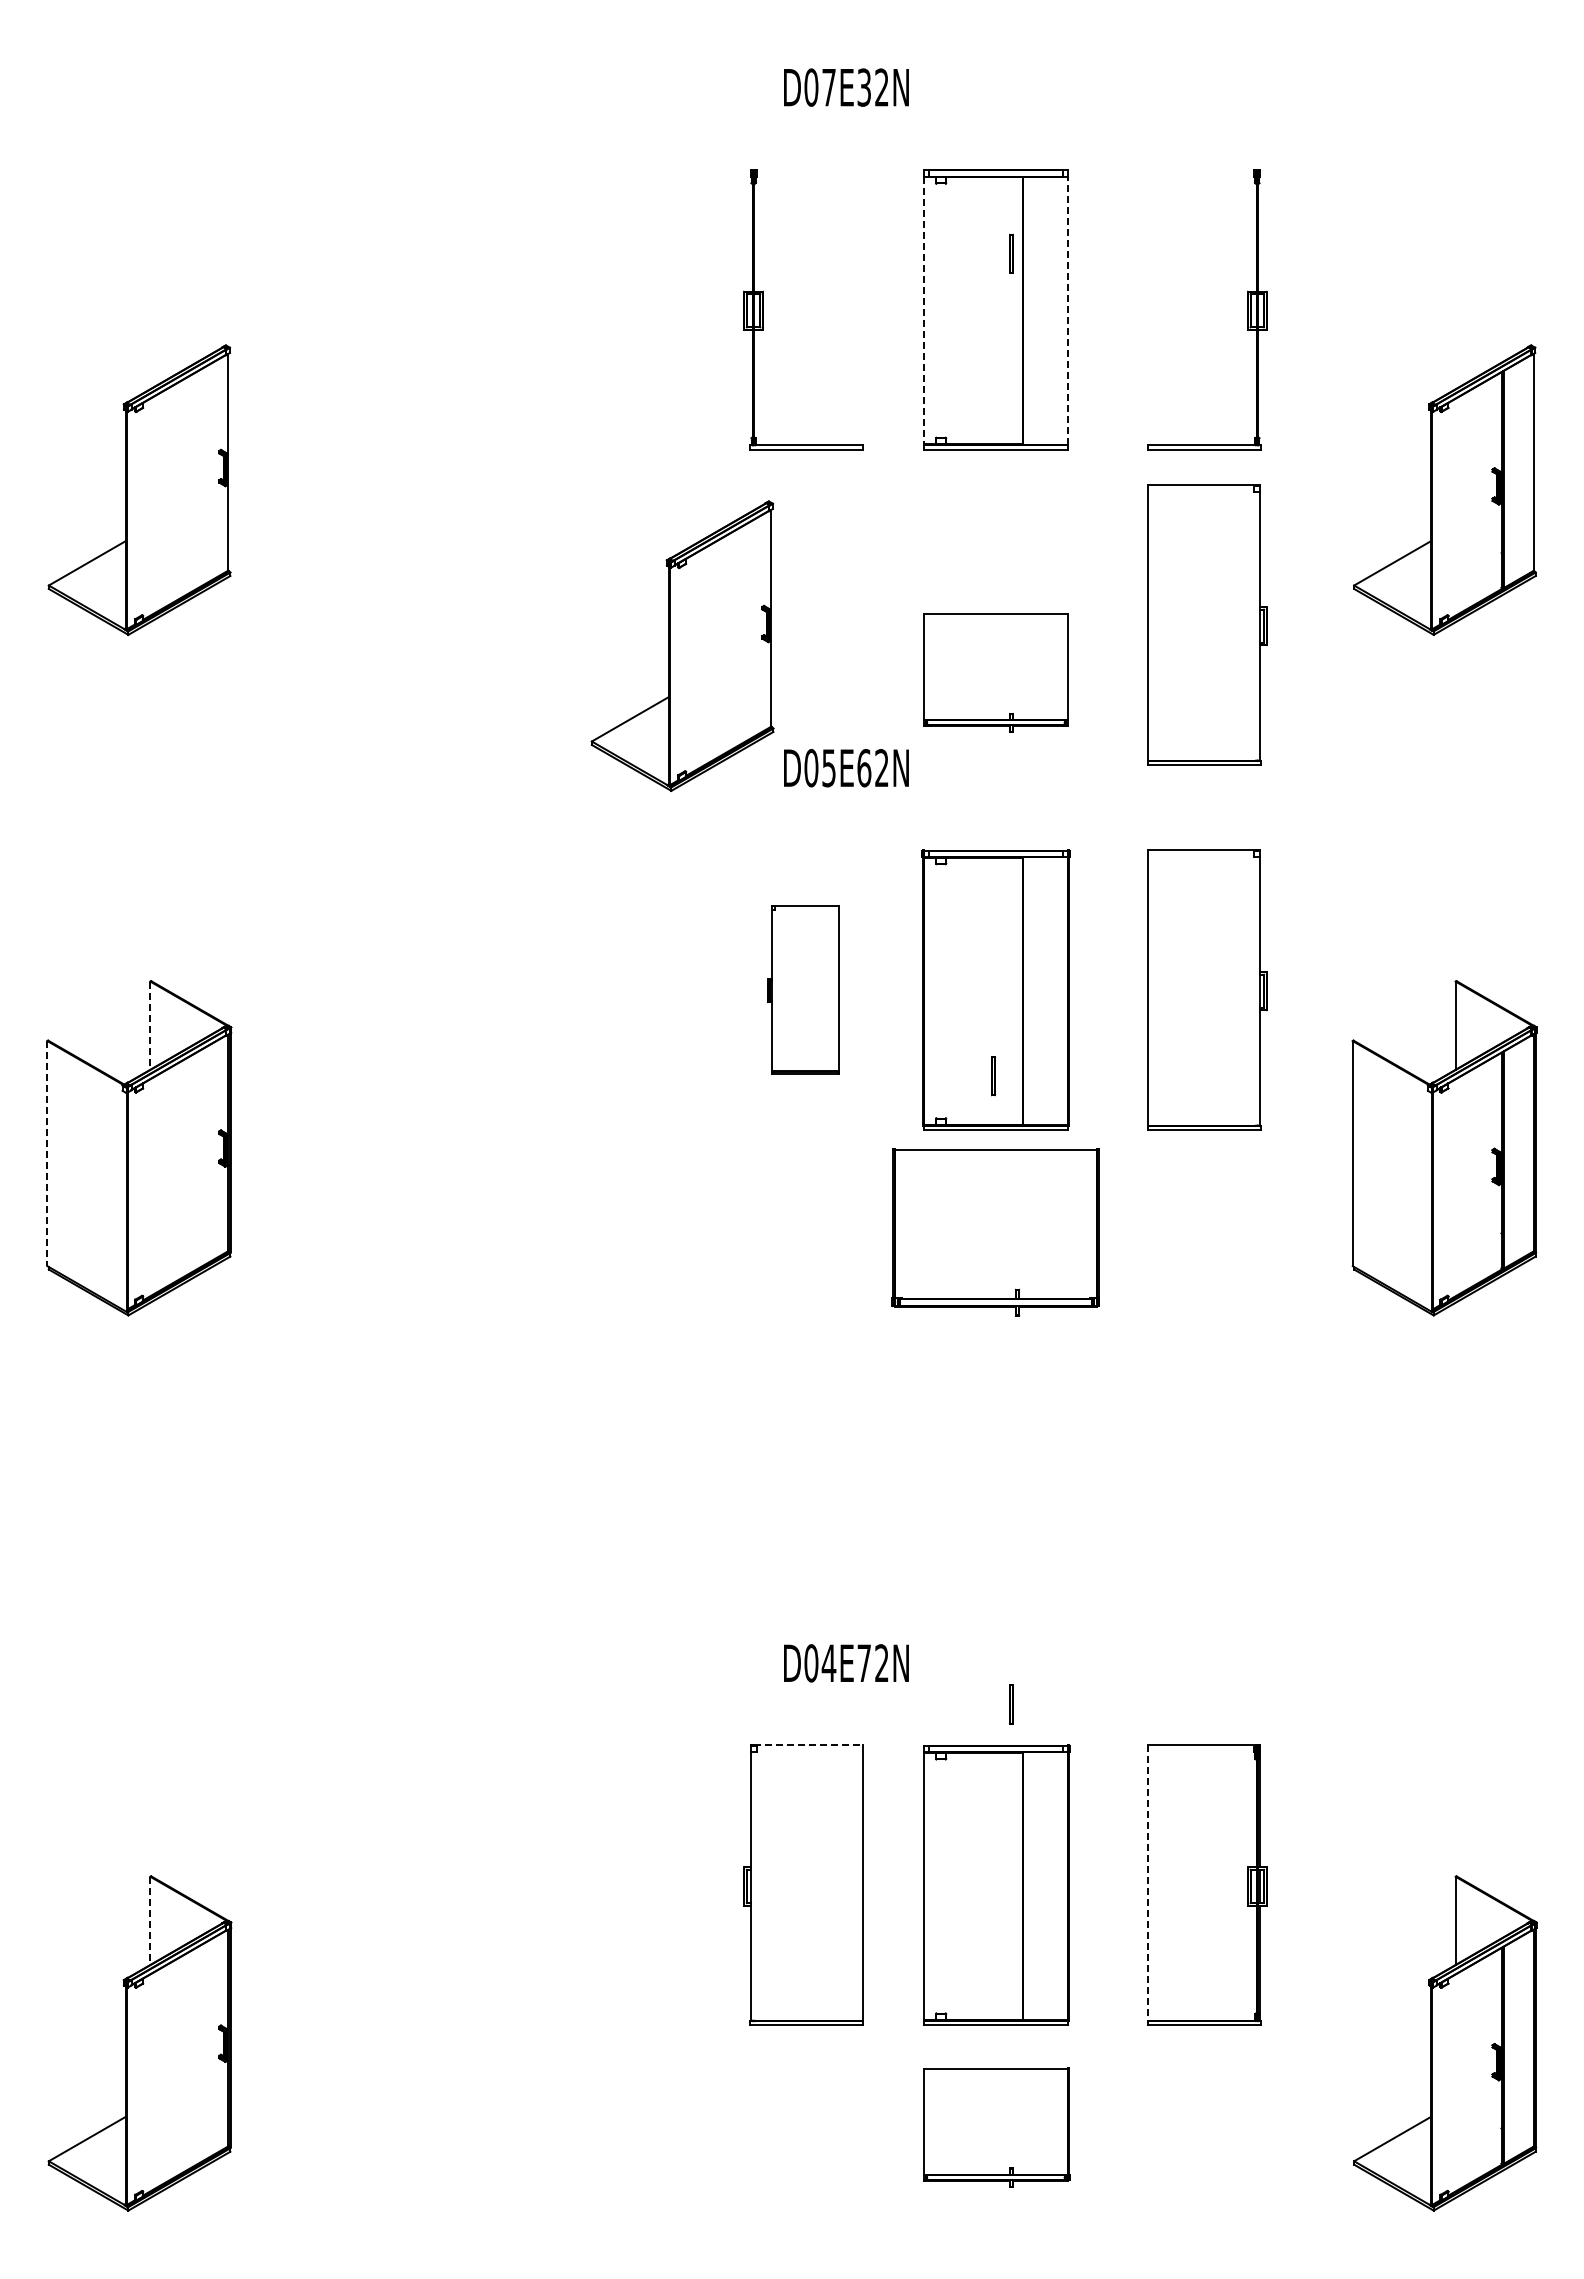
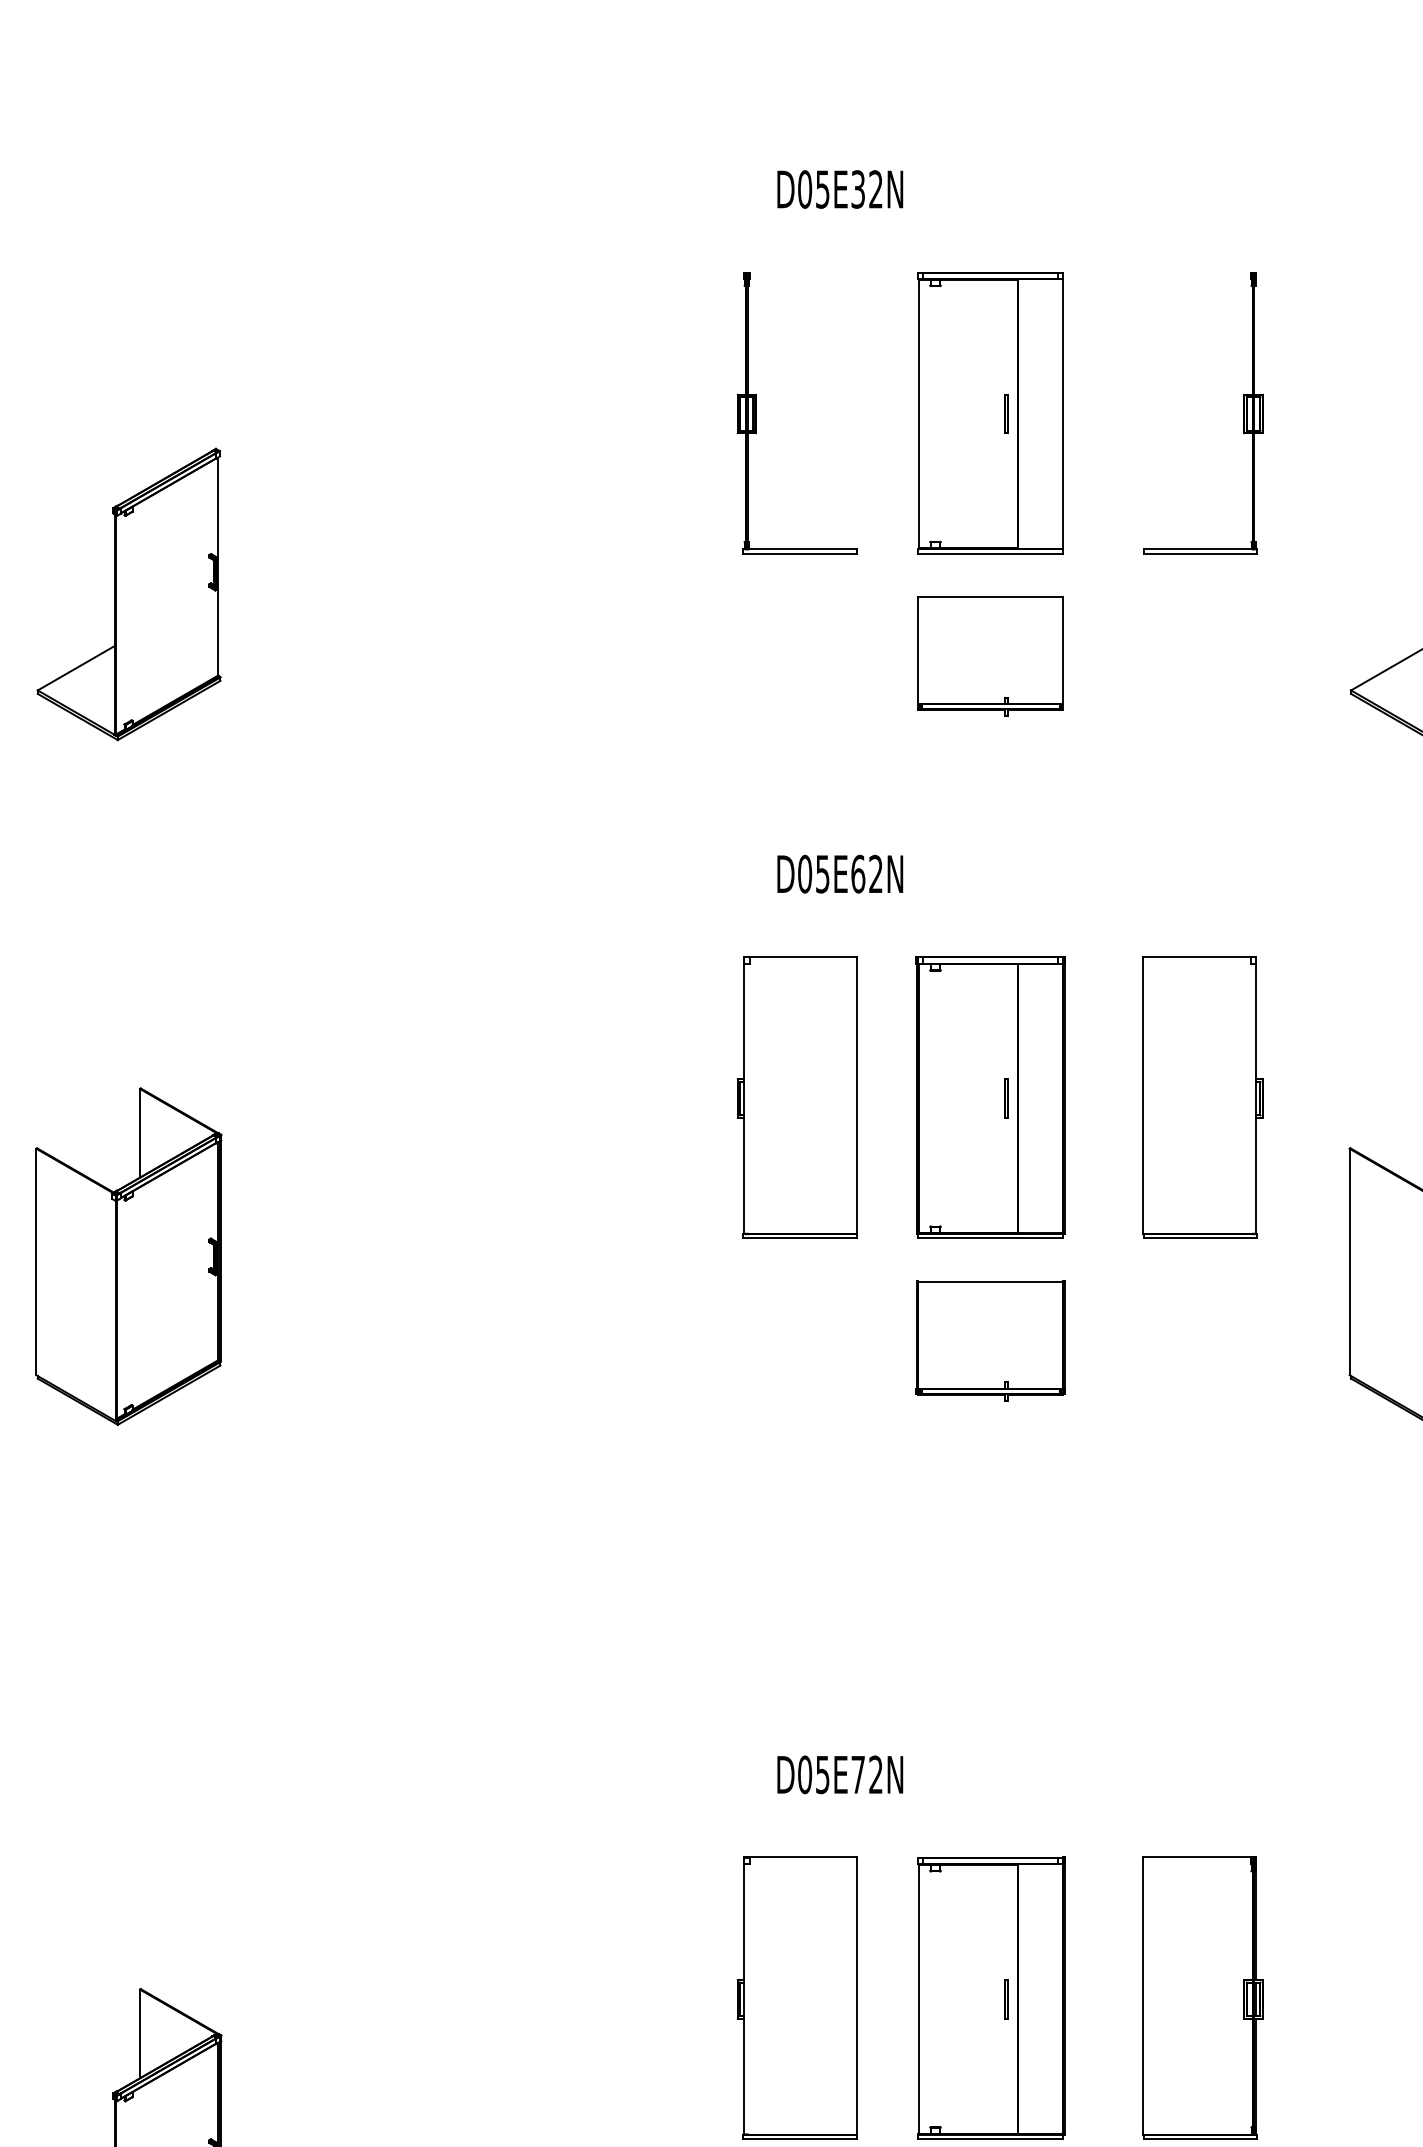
text: (828, 87) -> (822, 189), D07E32N -> D05E32N
line: (1010, 253) -> (1005, 413), moved
line: (924, 310) -> (918, 413), dashed -> solid
line: (1068, 310) -> (1063, 413), dashed -> solid
part: (1207, 624) -> (1203, 729), removed
part: (682, 645) -> (675, 750), removed
part: (995, 672) -> (990, 656), moved
part: (803, 989) -> (797, 1096), size x1.67
line: (150, 1026) -> (140, 1134), dashed -> solid
line: (992, 1076) -> (1005, 1098), moved
line: (47, 1153) -> (36, 1261), dashed -> solid
part: (995, 1232) -> (990, 1341), size x0.71
text: (828, 1663) -> (822, 1774), D04E72N -> D05E72N
line: (1010, 1704) -> (1005, 1999), moved
line: (808, 1745) -> (802, 1857), dashed -> solid
line: (1147, 1883) -> (1143, 1996), dashed -> solid
line: (150, 1921) -> (140, 2034), dashed -> solid

